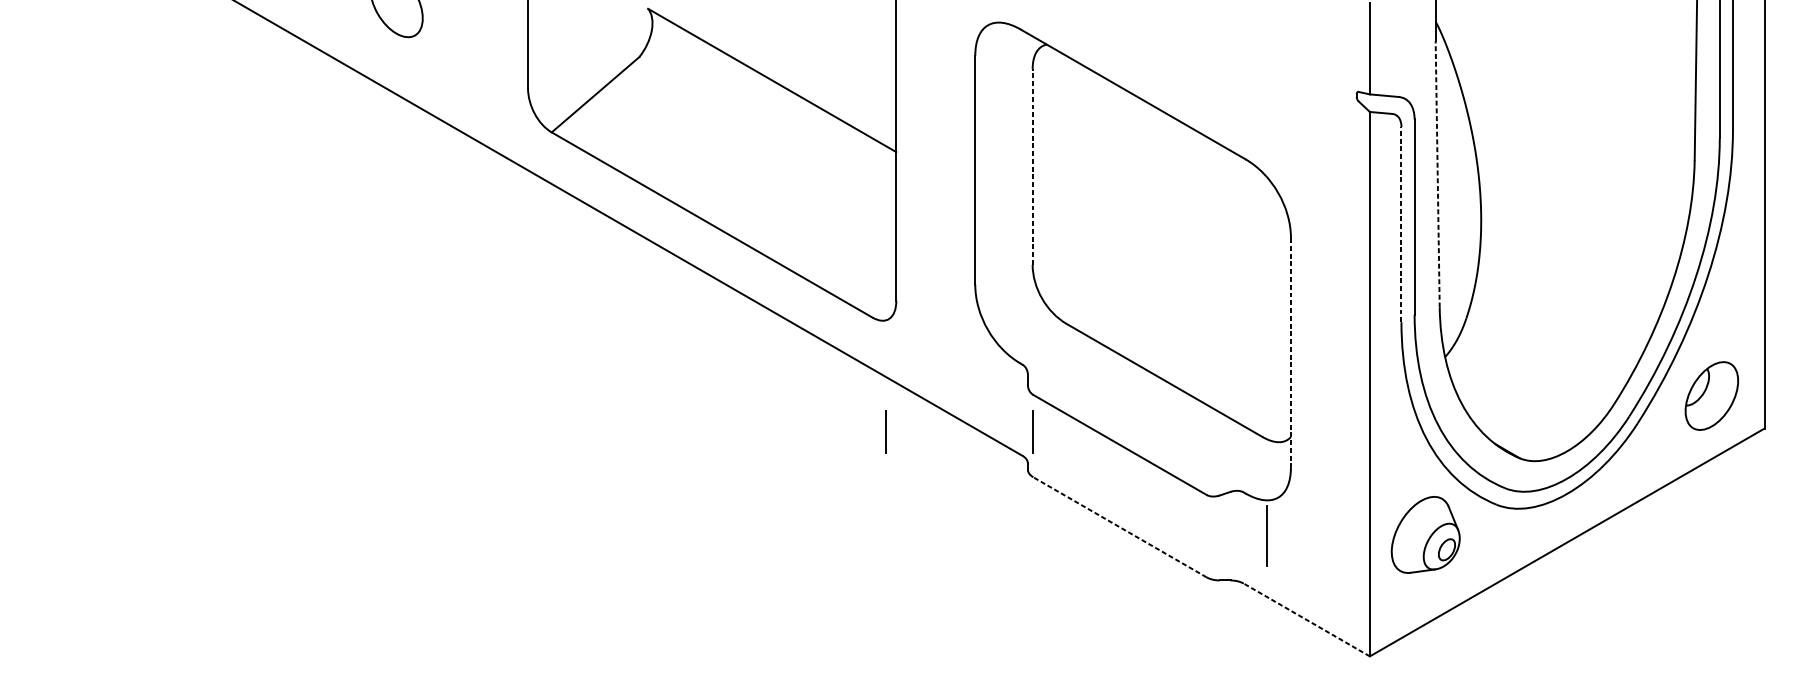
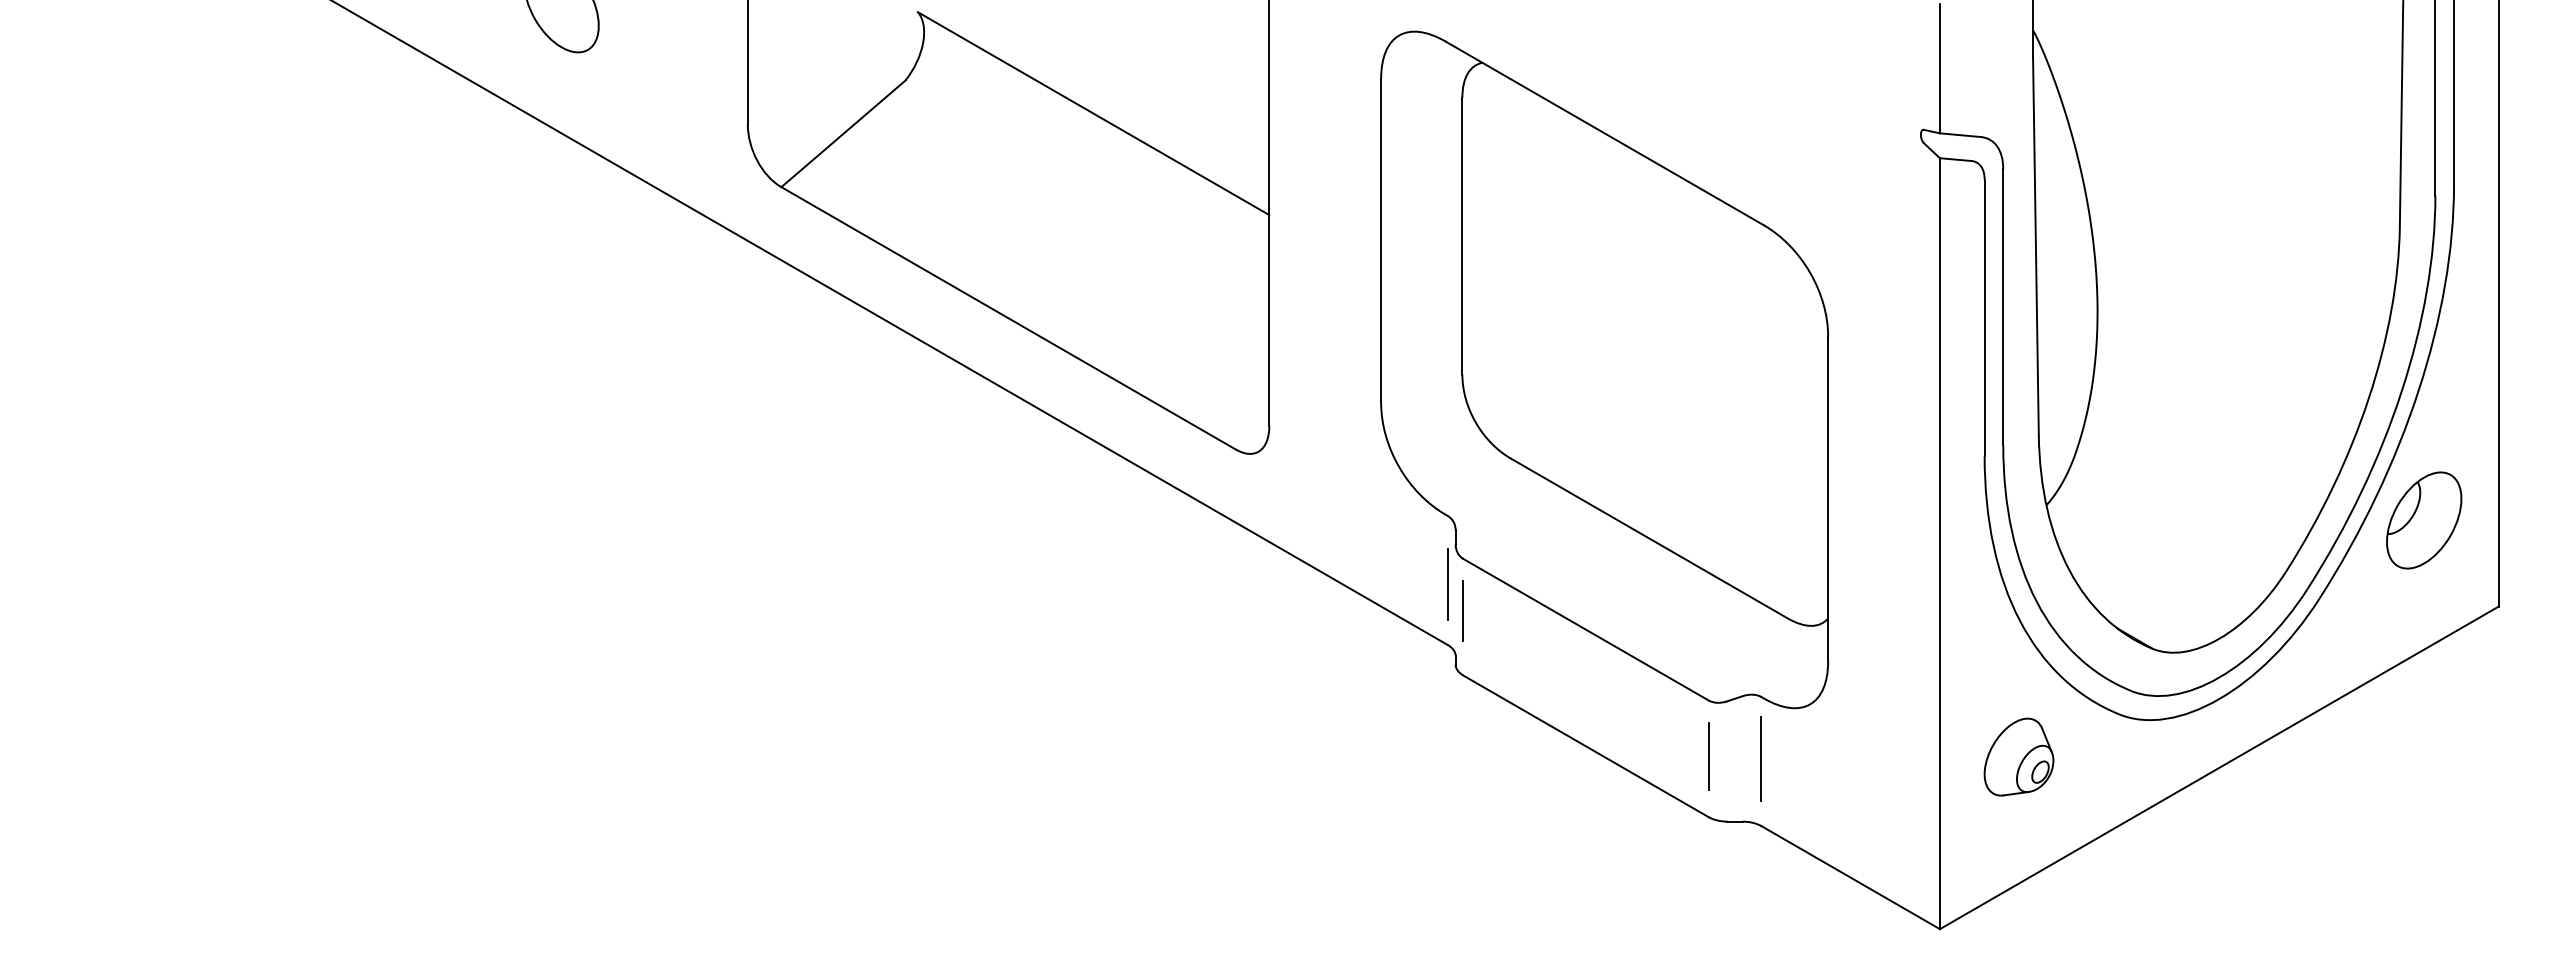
line: (1032, 166) -> (1462, 235), dashed -> solid
line: (1437, 174) -> (2035, 246), dashed -> solid
line: (1401, 224) -> (1984, 317), dashed -> solid
line: (1291, 352) -> (1828, 499), dashed -> solid
part: (1712, 396) -> (2424, 520), moved
line: (1022, 413) -> (1447, 584), added
line: (885, 431) -> (1253, 610), removed
line: (1120, 527) -> (1586, 746), dashed -> solid
line: (1206, 534) -> (1708, 756), added
part: (1425, 534) -> (2018, 756), size x0.71
line: (1266, 535) -> (1760, 758), moved
line: (1306, 619) -> (1850, 877), dashed -> solid

